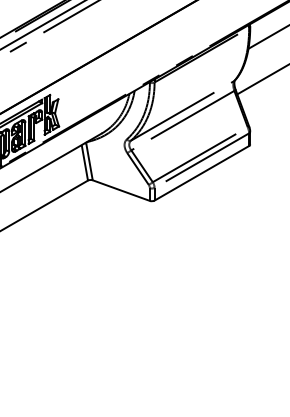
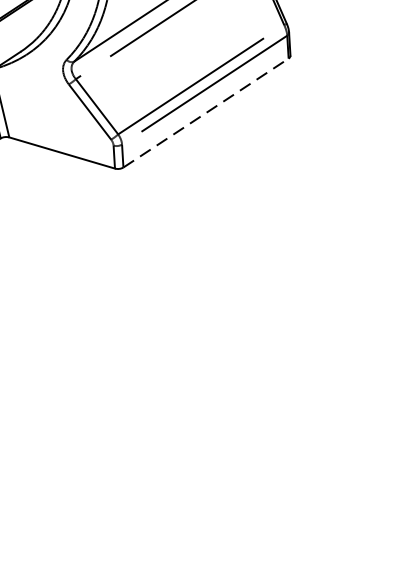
line: (201, 173) -> (205, 113), solid -> dashed

